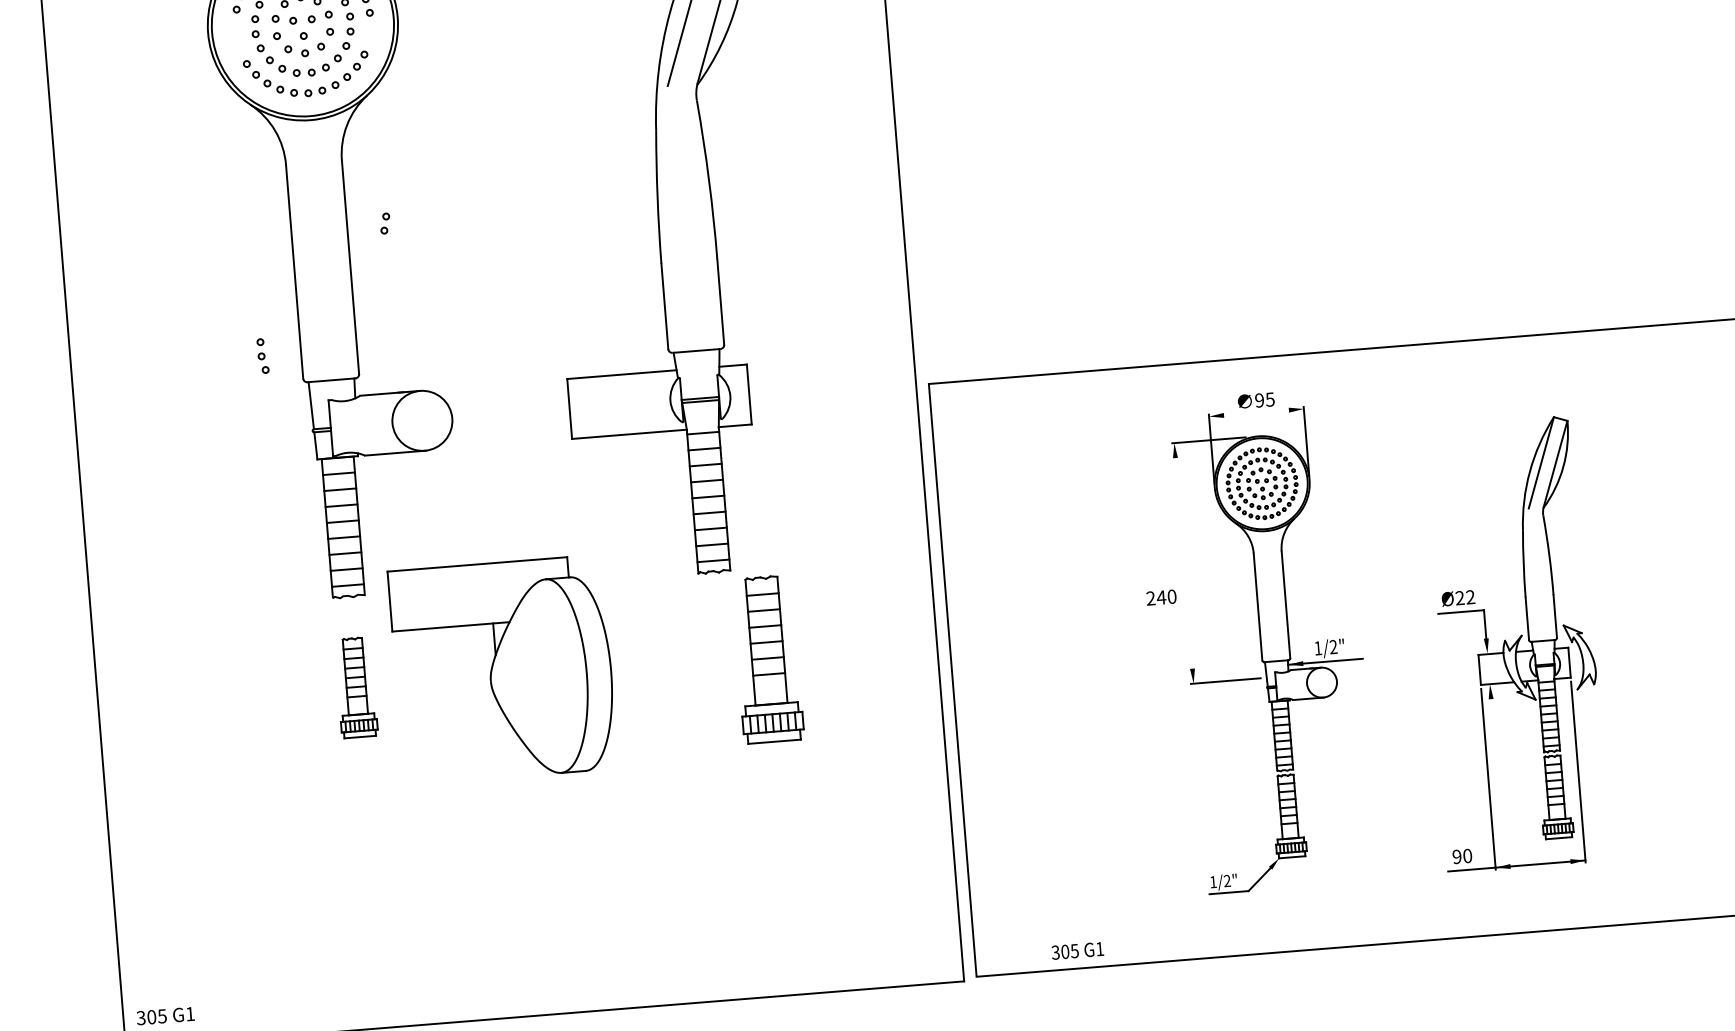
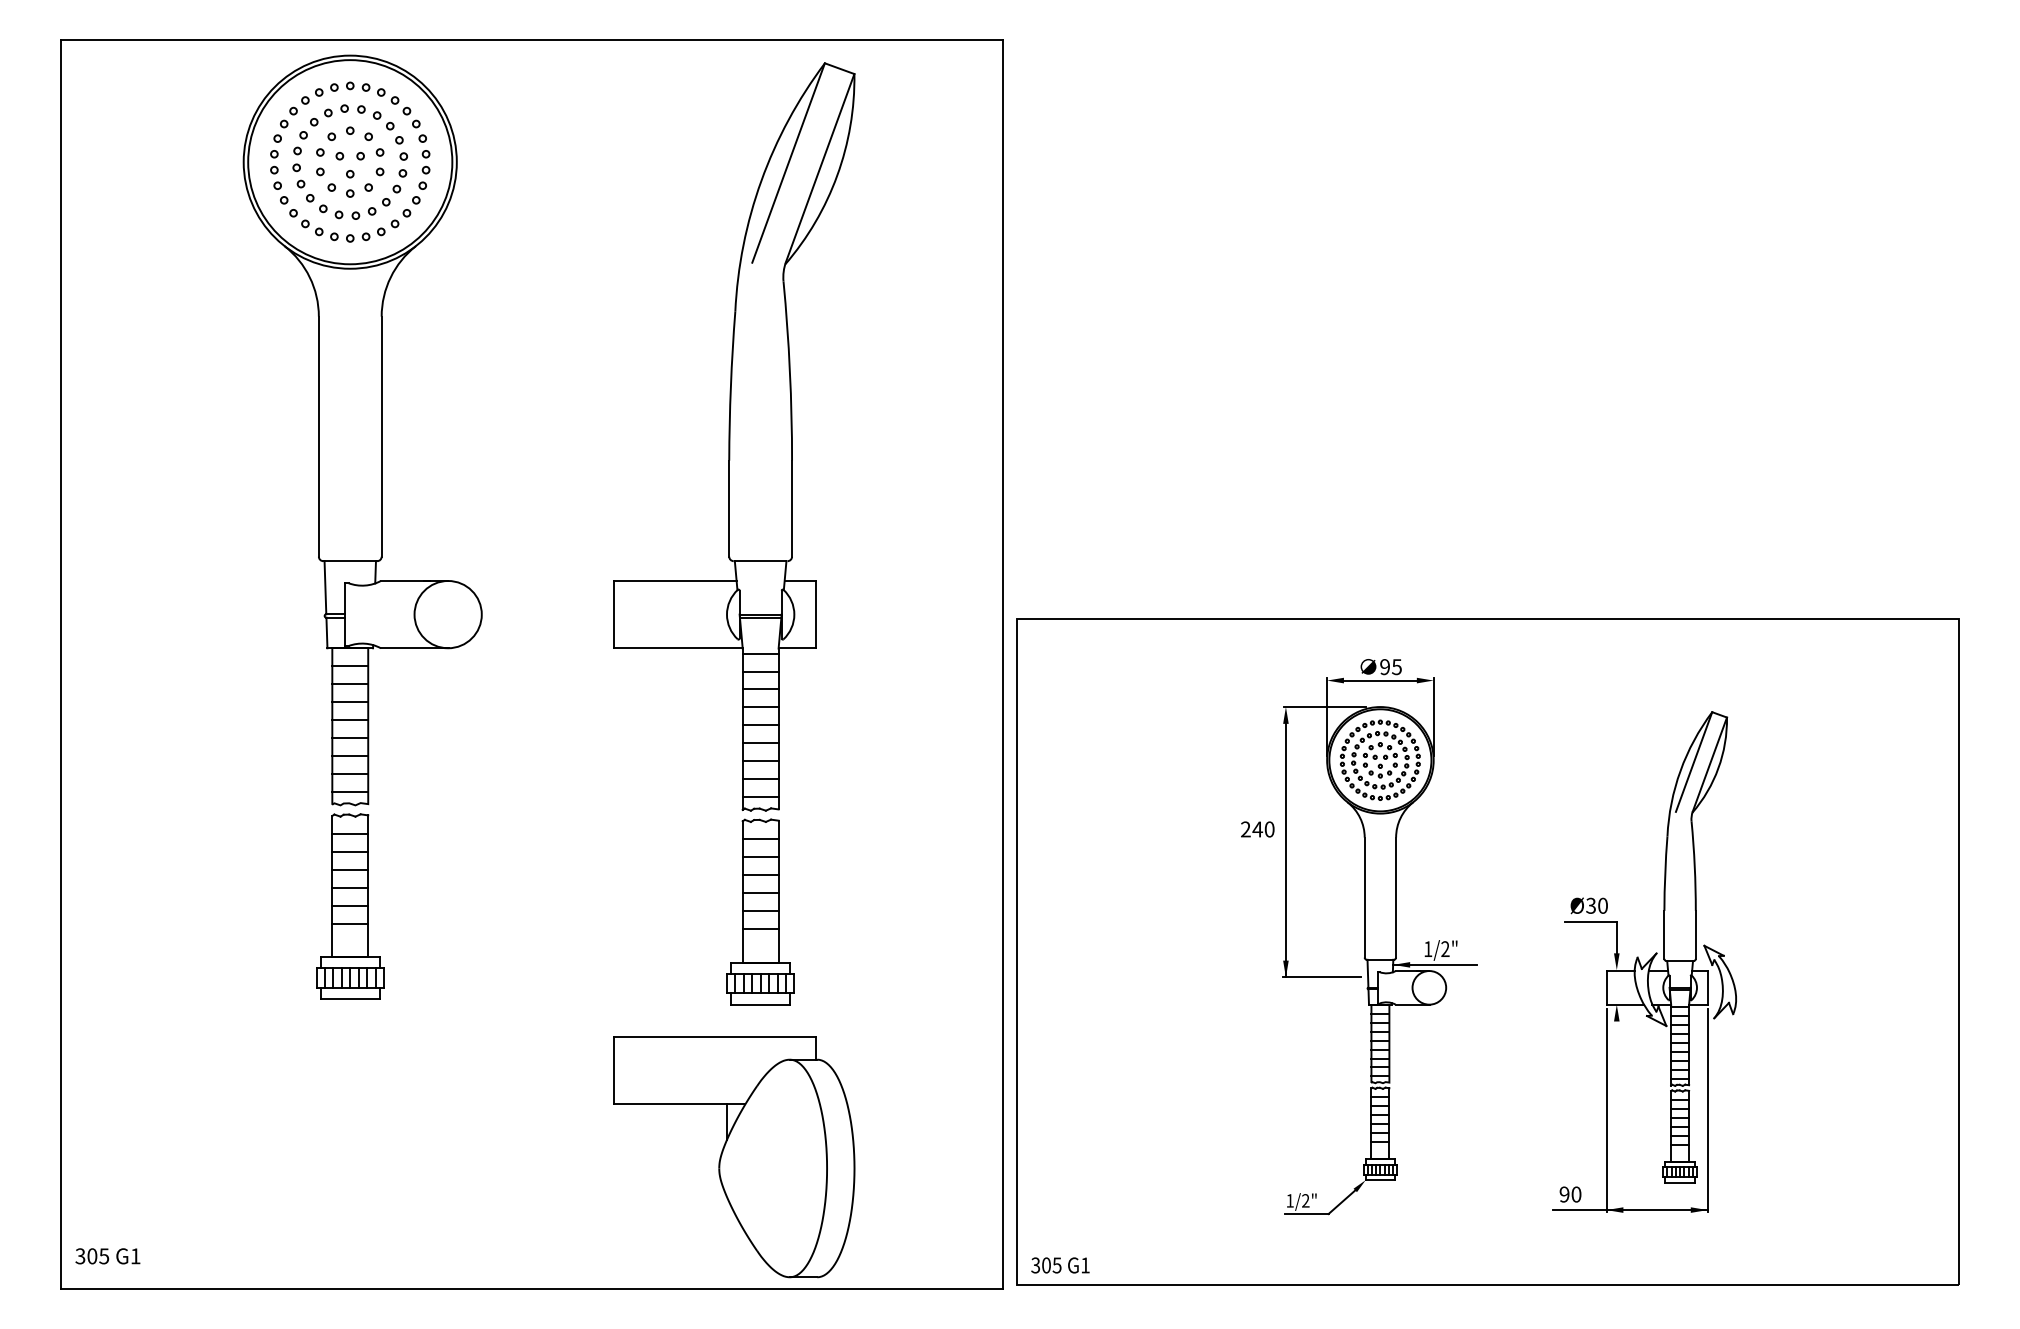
part: (385, 223) -> (424, 177), moved
part: (262, 355) -> (275, 169), moved
line: (1255, 412) -> (1379, 680), added
line: (1184, 570) -> (1285, 850), added
text: (1161, 597) -> (1257, 829), moved
text: (1464, 597) -> (1596, 905), Ø22 -> Ø30
part: (767, 658) -> (760, 911), moved
part: (503, 670) -> (734, 1157), moved
part: (356, 687) -> (350, 906), size x1.67
text: (1077, 950) -> (1060, 1265), moved

